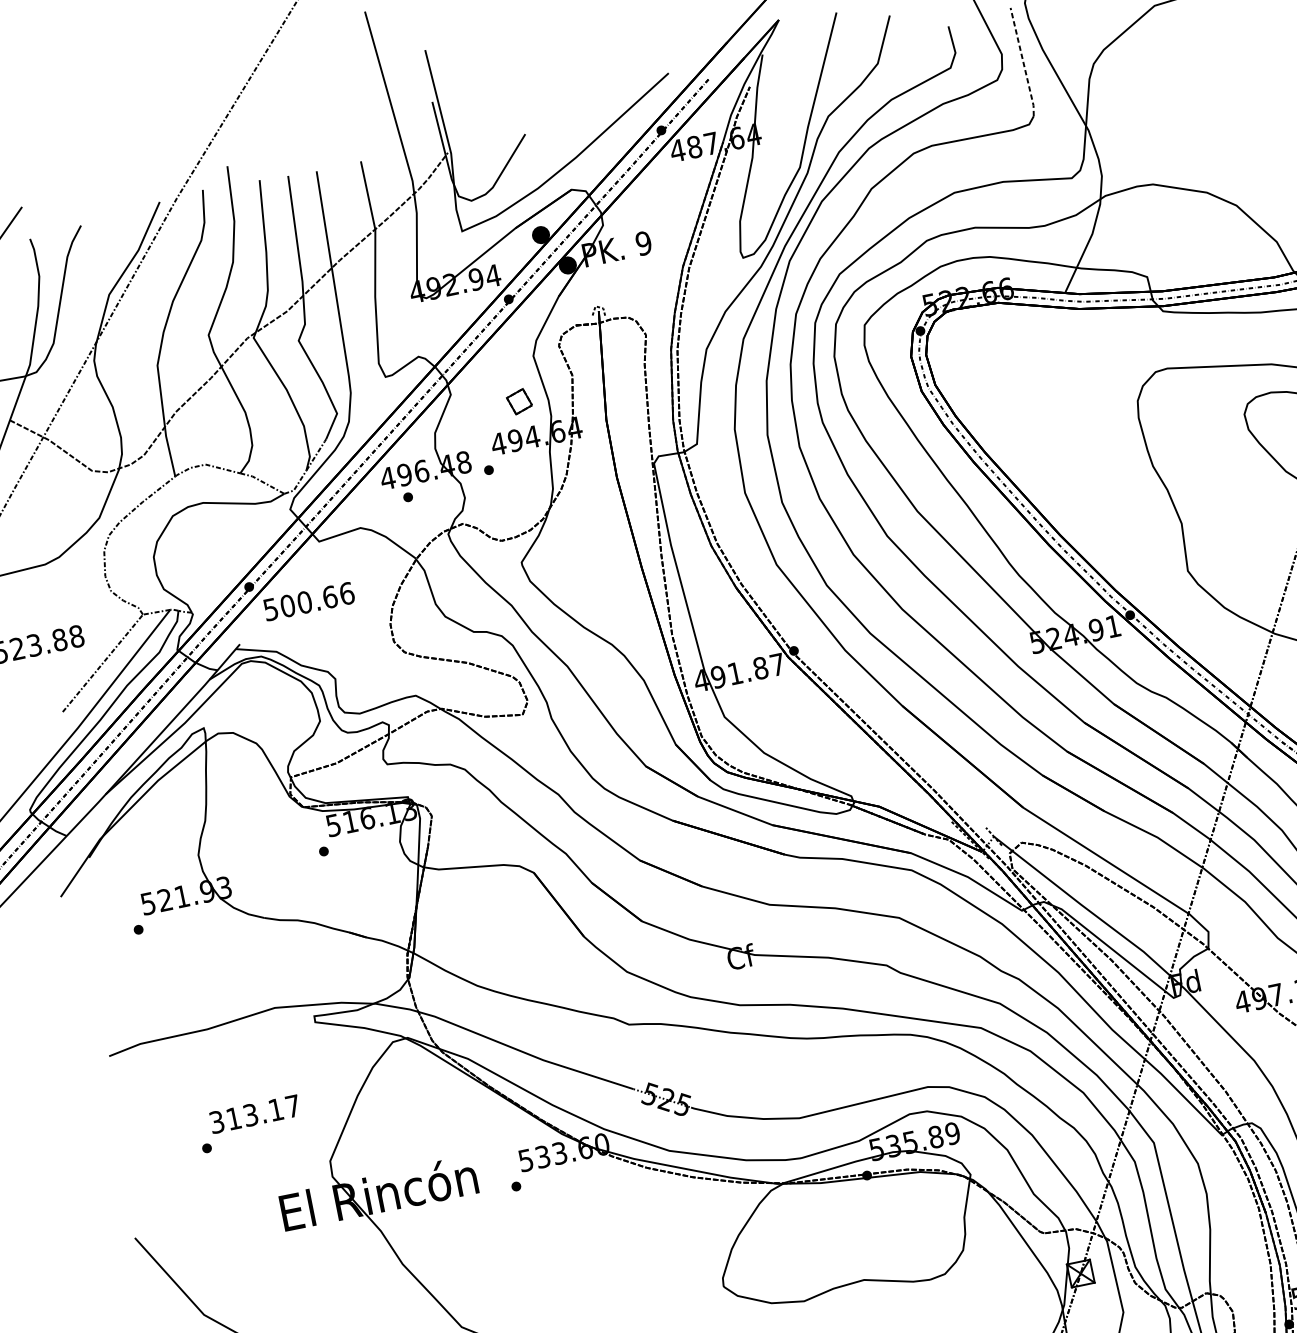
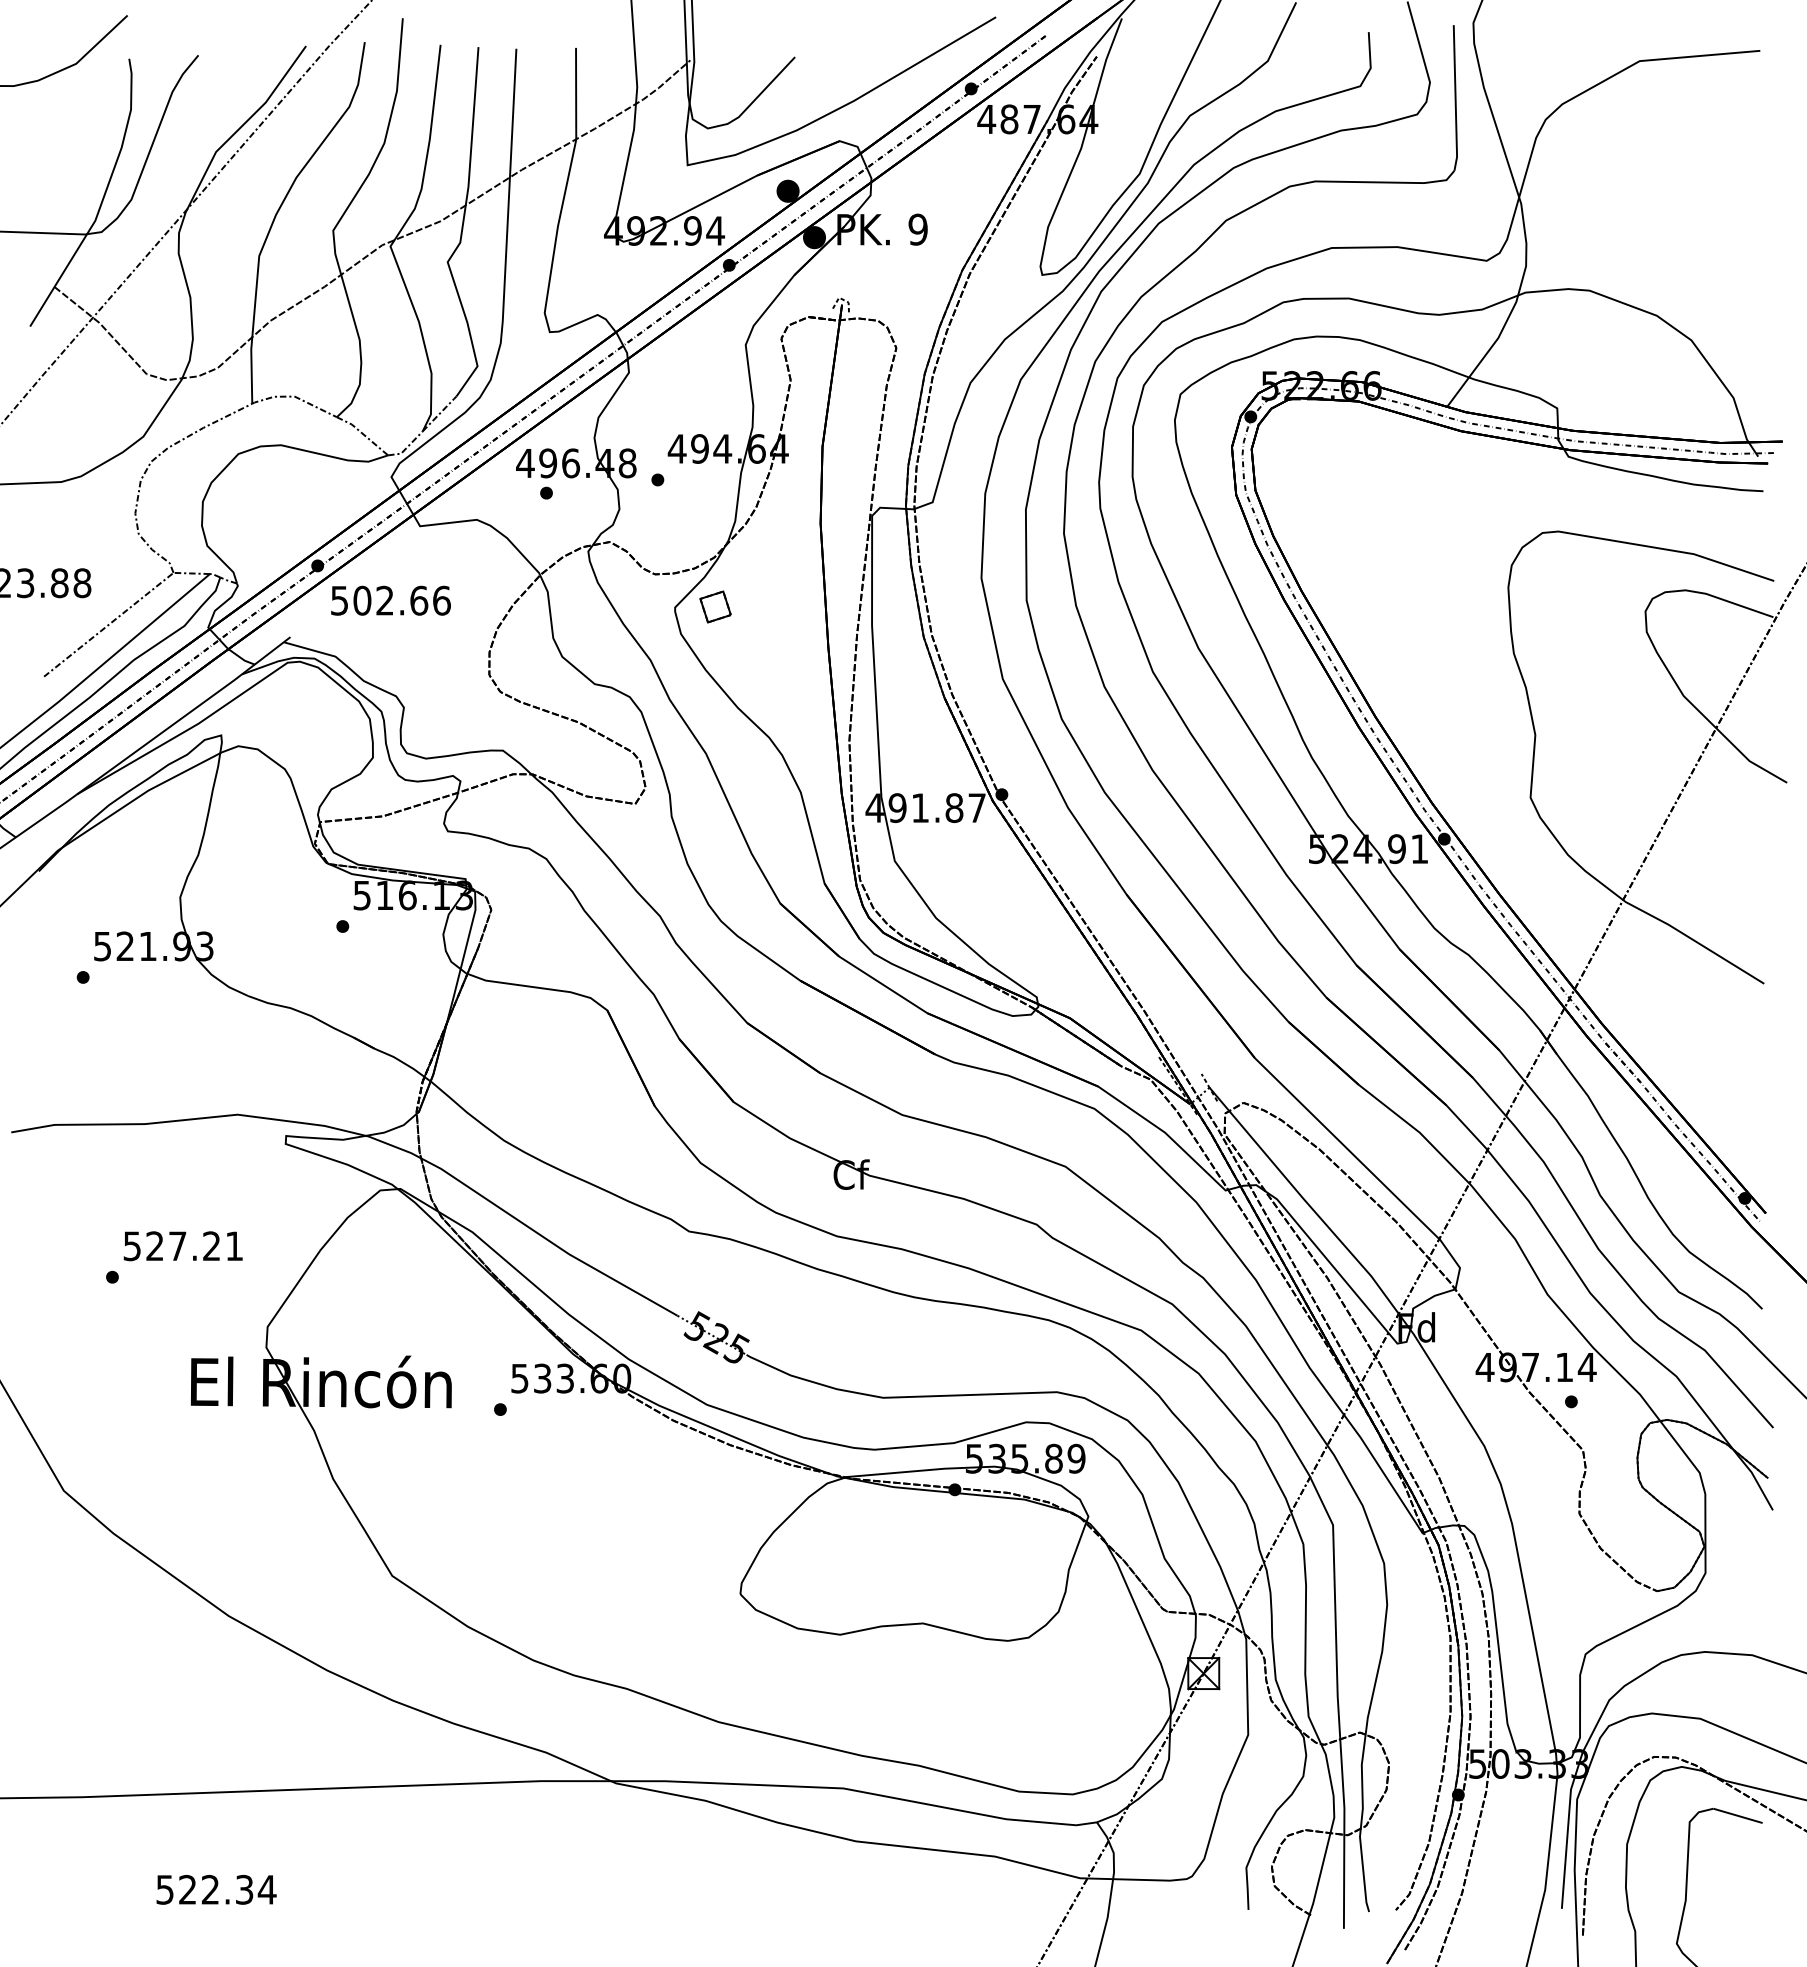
line: (1023, 63) -> (1455, 99), dashed -> solid
part: (519, 401) -> (715, 606), moved
text: (305, 602) -> (385, 600), 500.66 -> 502.66
text: (255, 1114) -> (183, 1246), 313.17 -> 527.21

